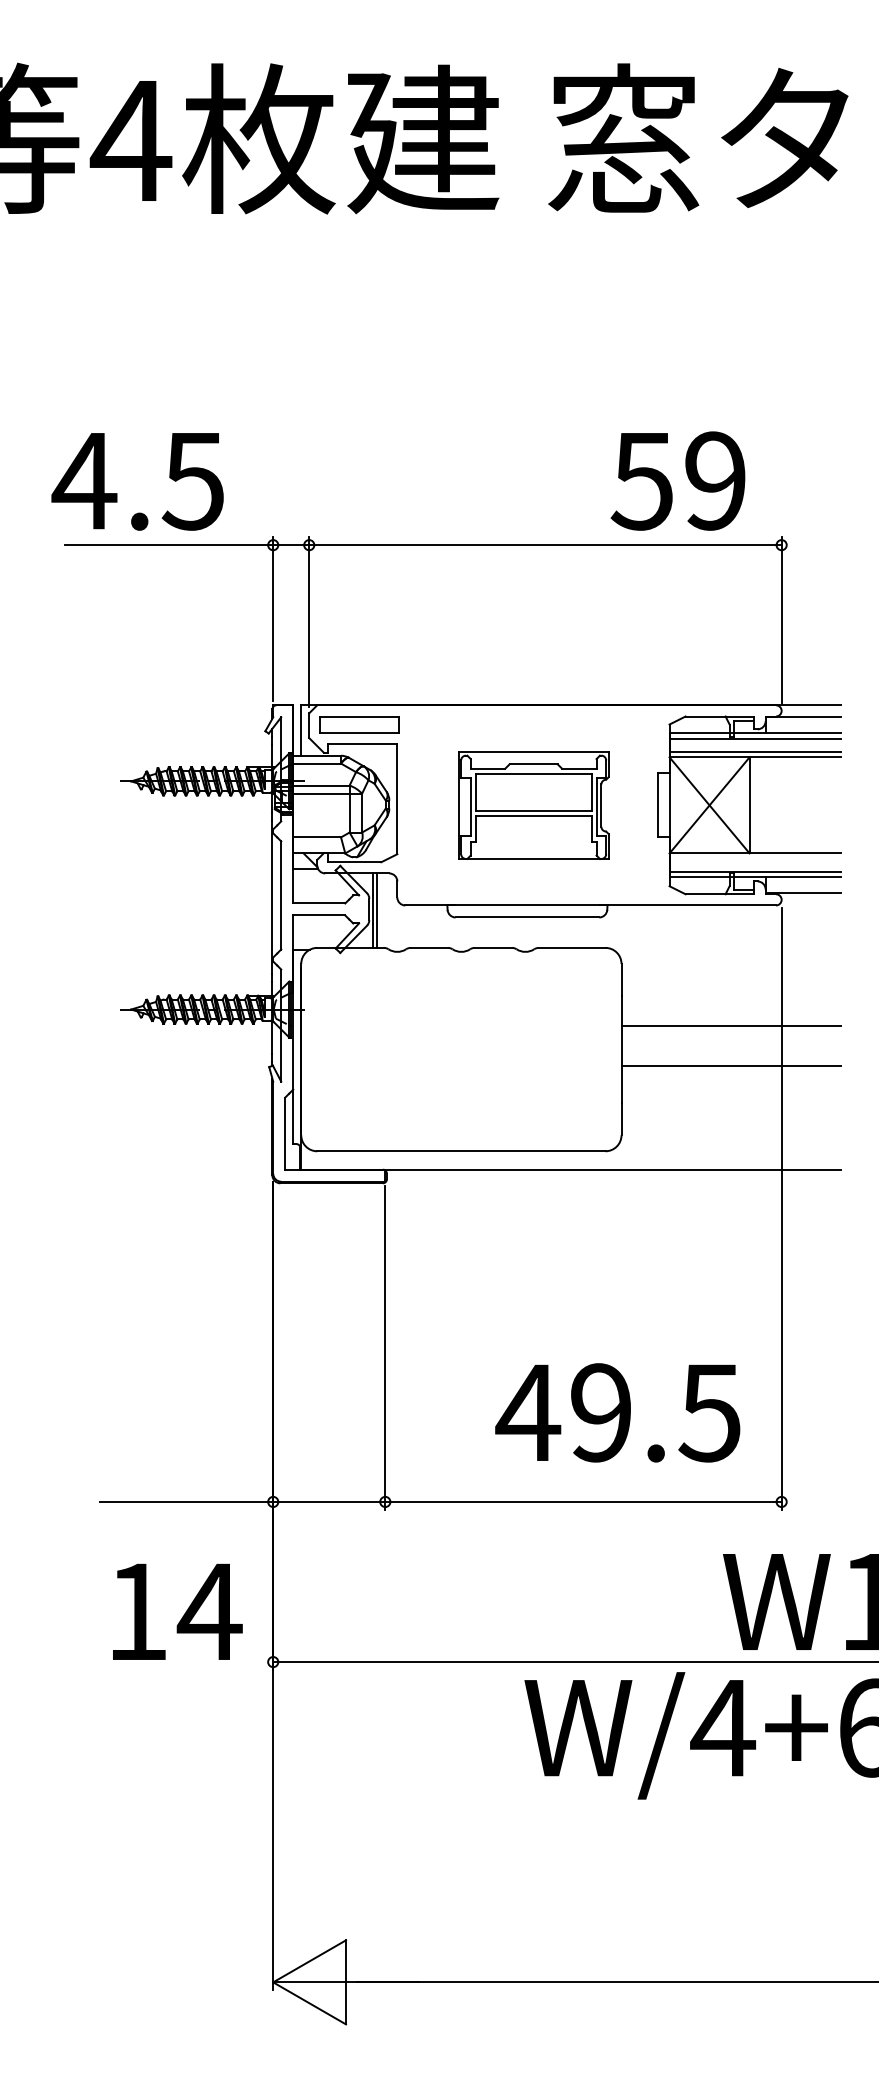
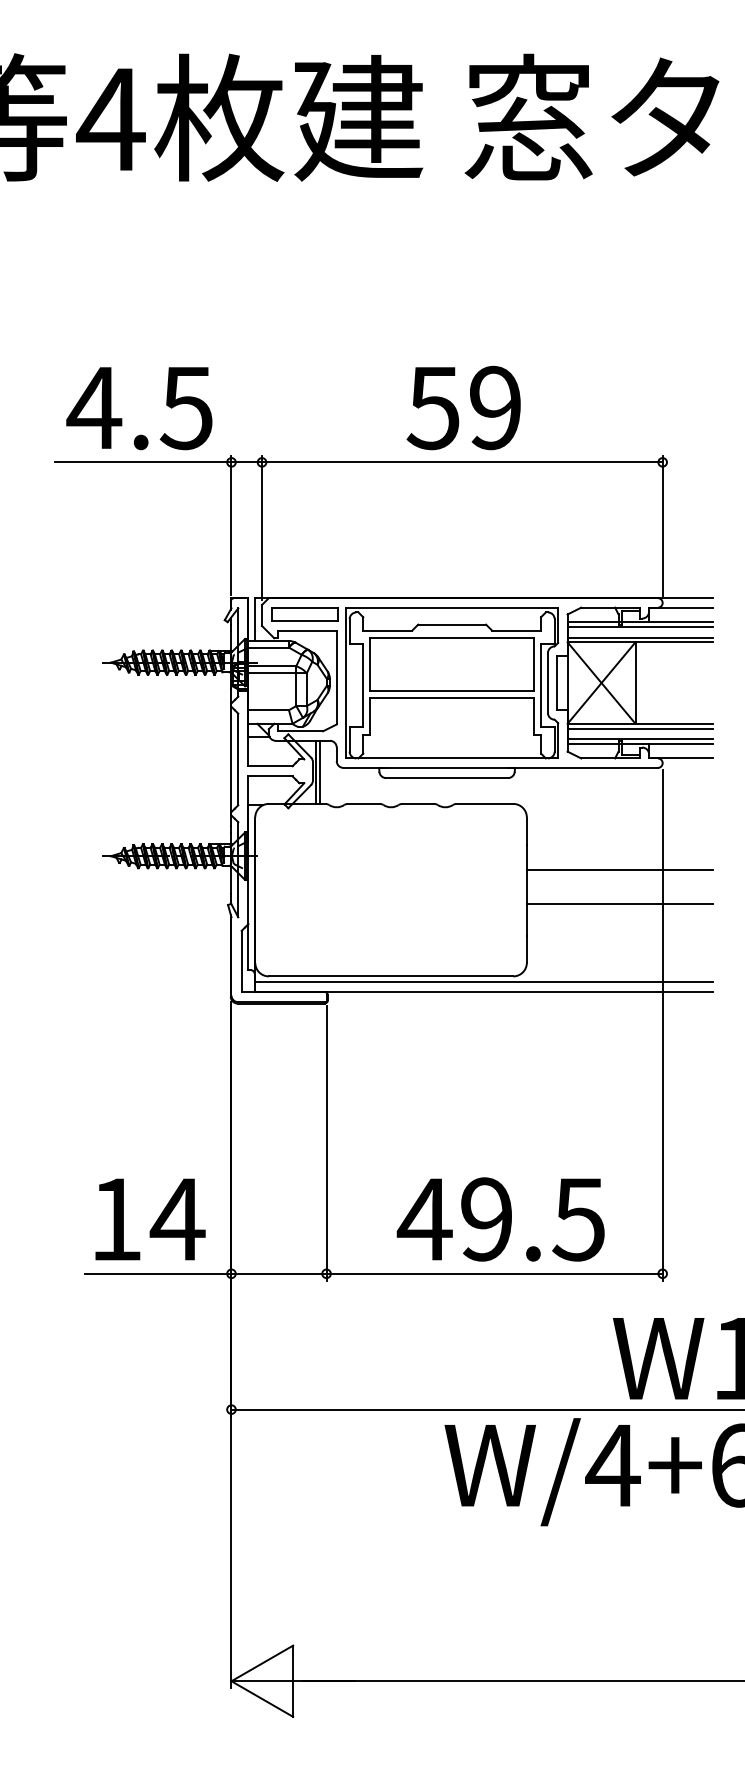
text: (677, 480) -> (463, 407), moved
text: (137, 481) -> (139, 408), moved
part: (533, 805) -> (452, 683), size x1.67
line: (754, 859) -> (639, 728), added
line: (570, 1157) -> (483, 981), added
text: (617, 1412) -> (500, 1219), moved
text: (177, 1611) -> (150, 1219), moved

